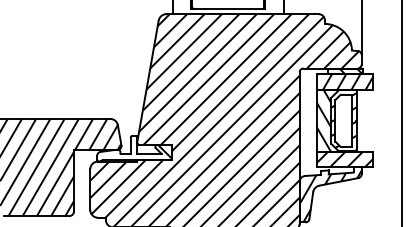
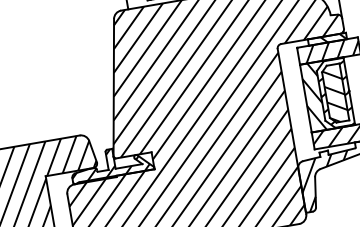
hatch: (343, 122) -> (335, 95), added
hatch: (132, 147) -> (109, 162), added

